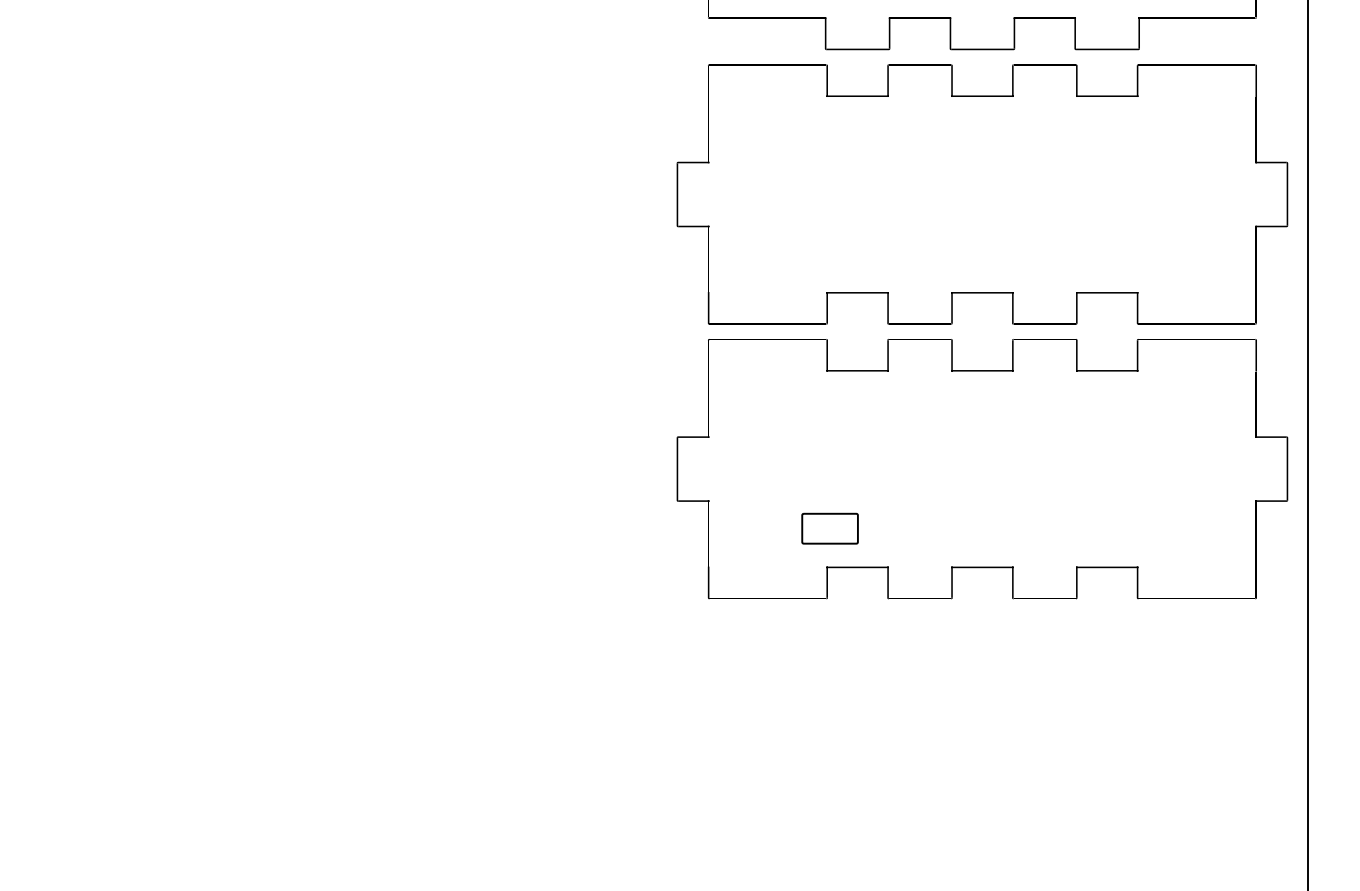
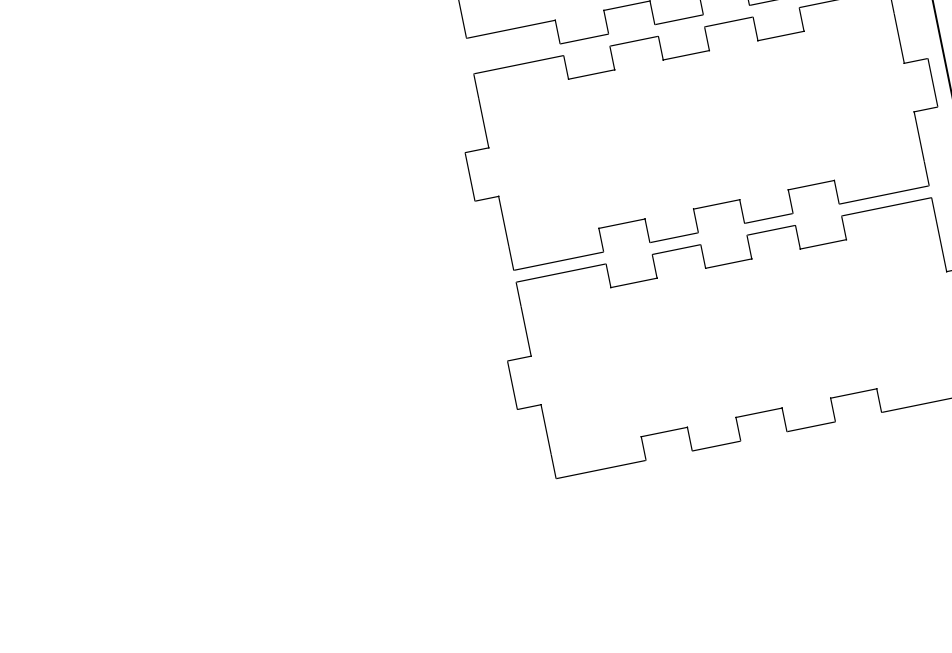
part: (829, 528) -> (637, 406), removed

